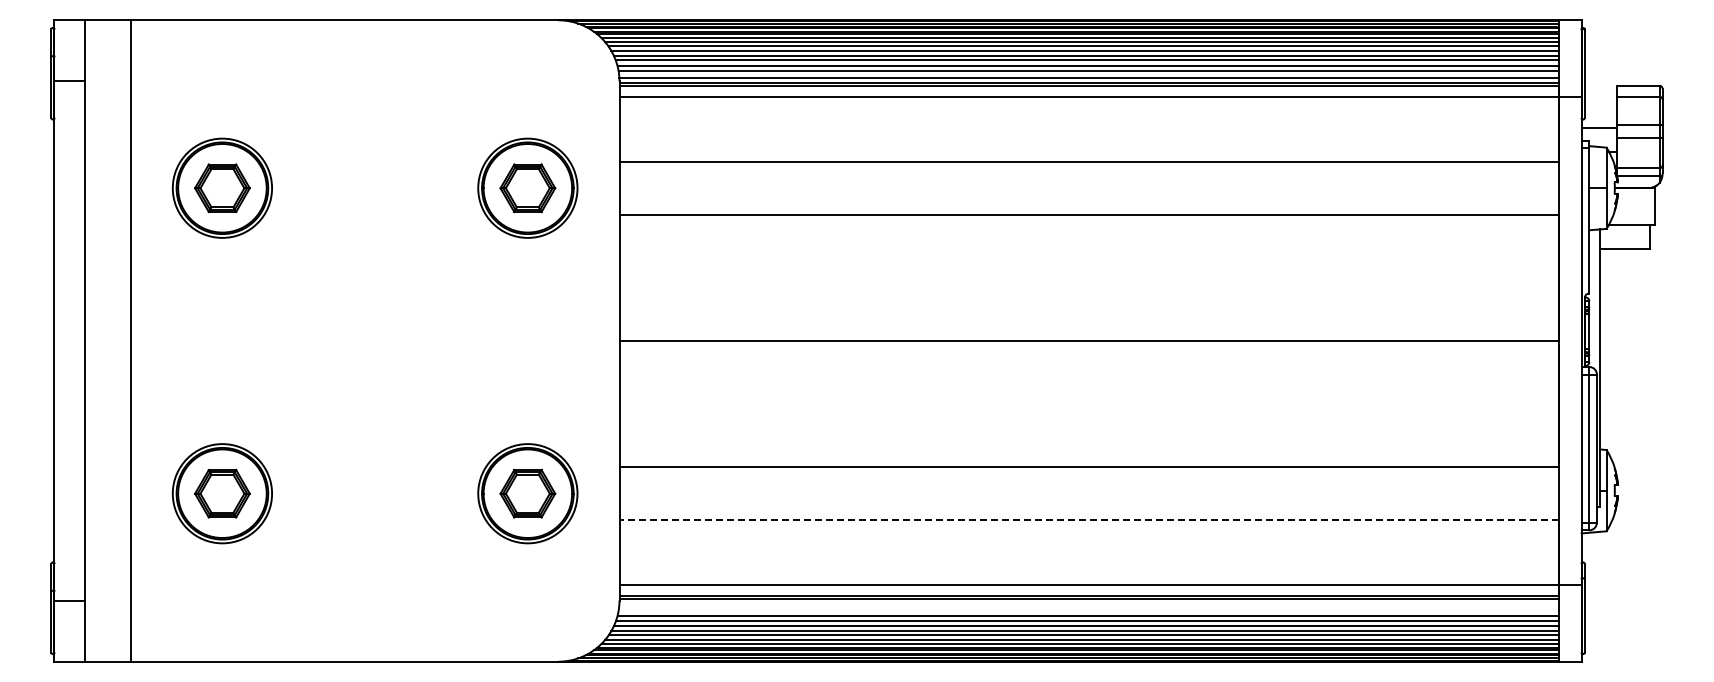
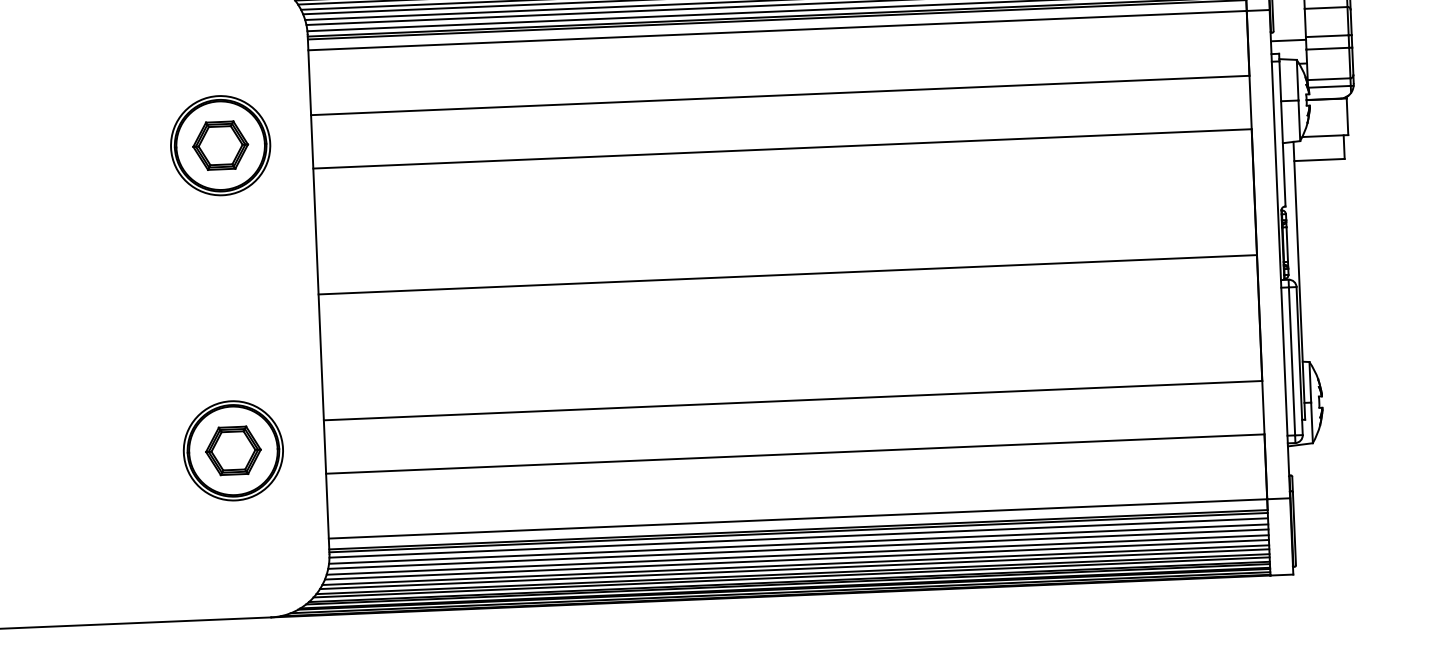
line: (1089, 520) -> (795, 454), dashed -> solid
line: (1088, 604) -> (798, 538), added
line: (1088, 610) -> (798, 544), added

